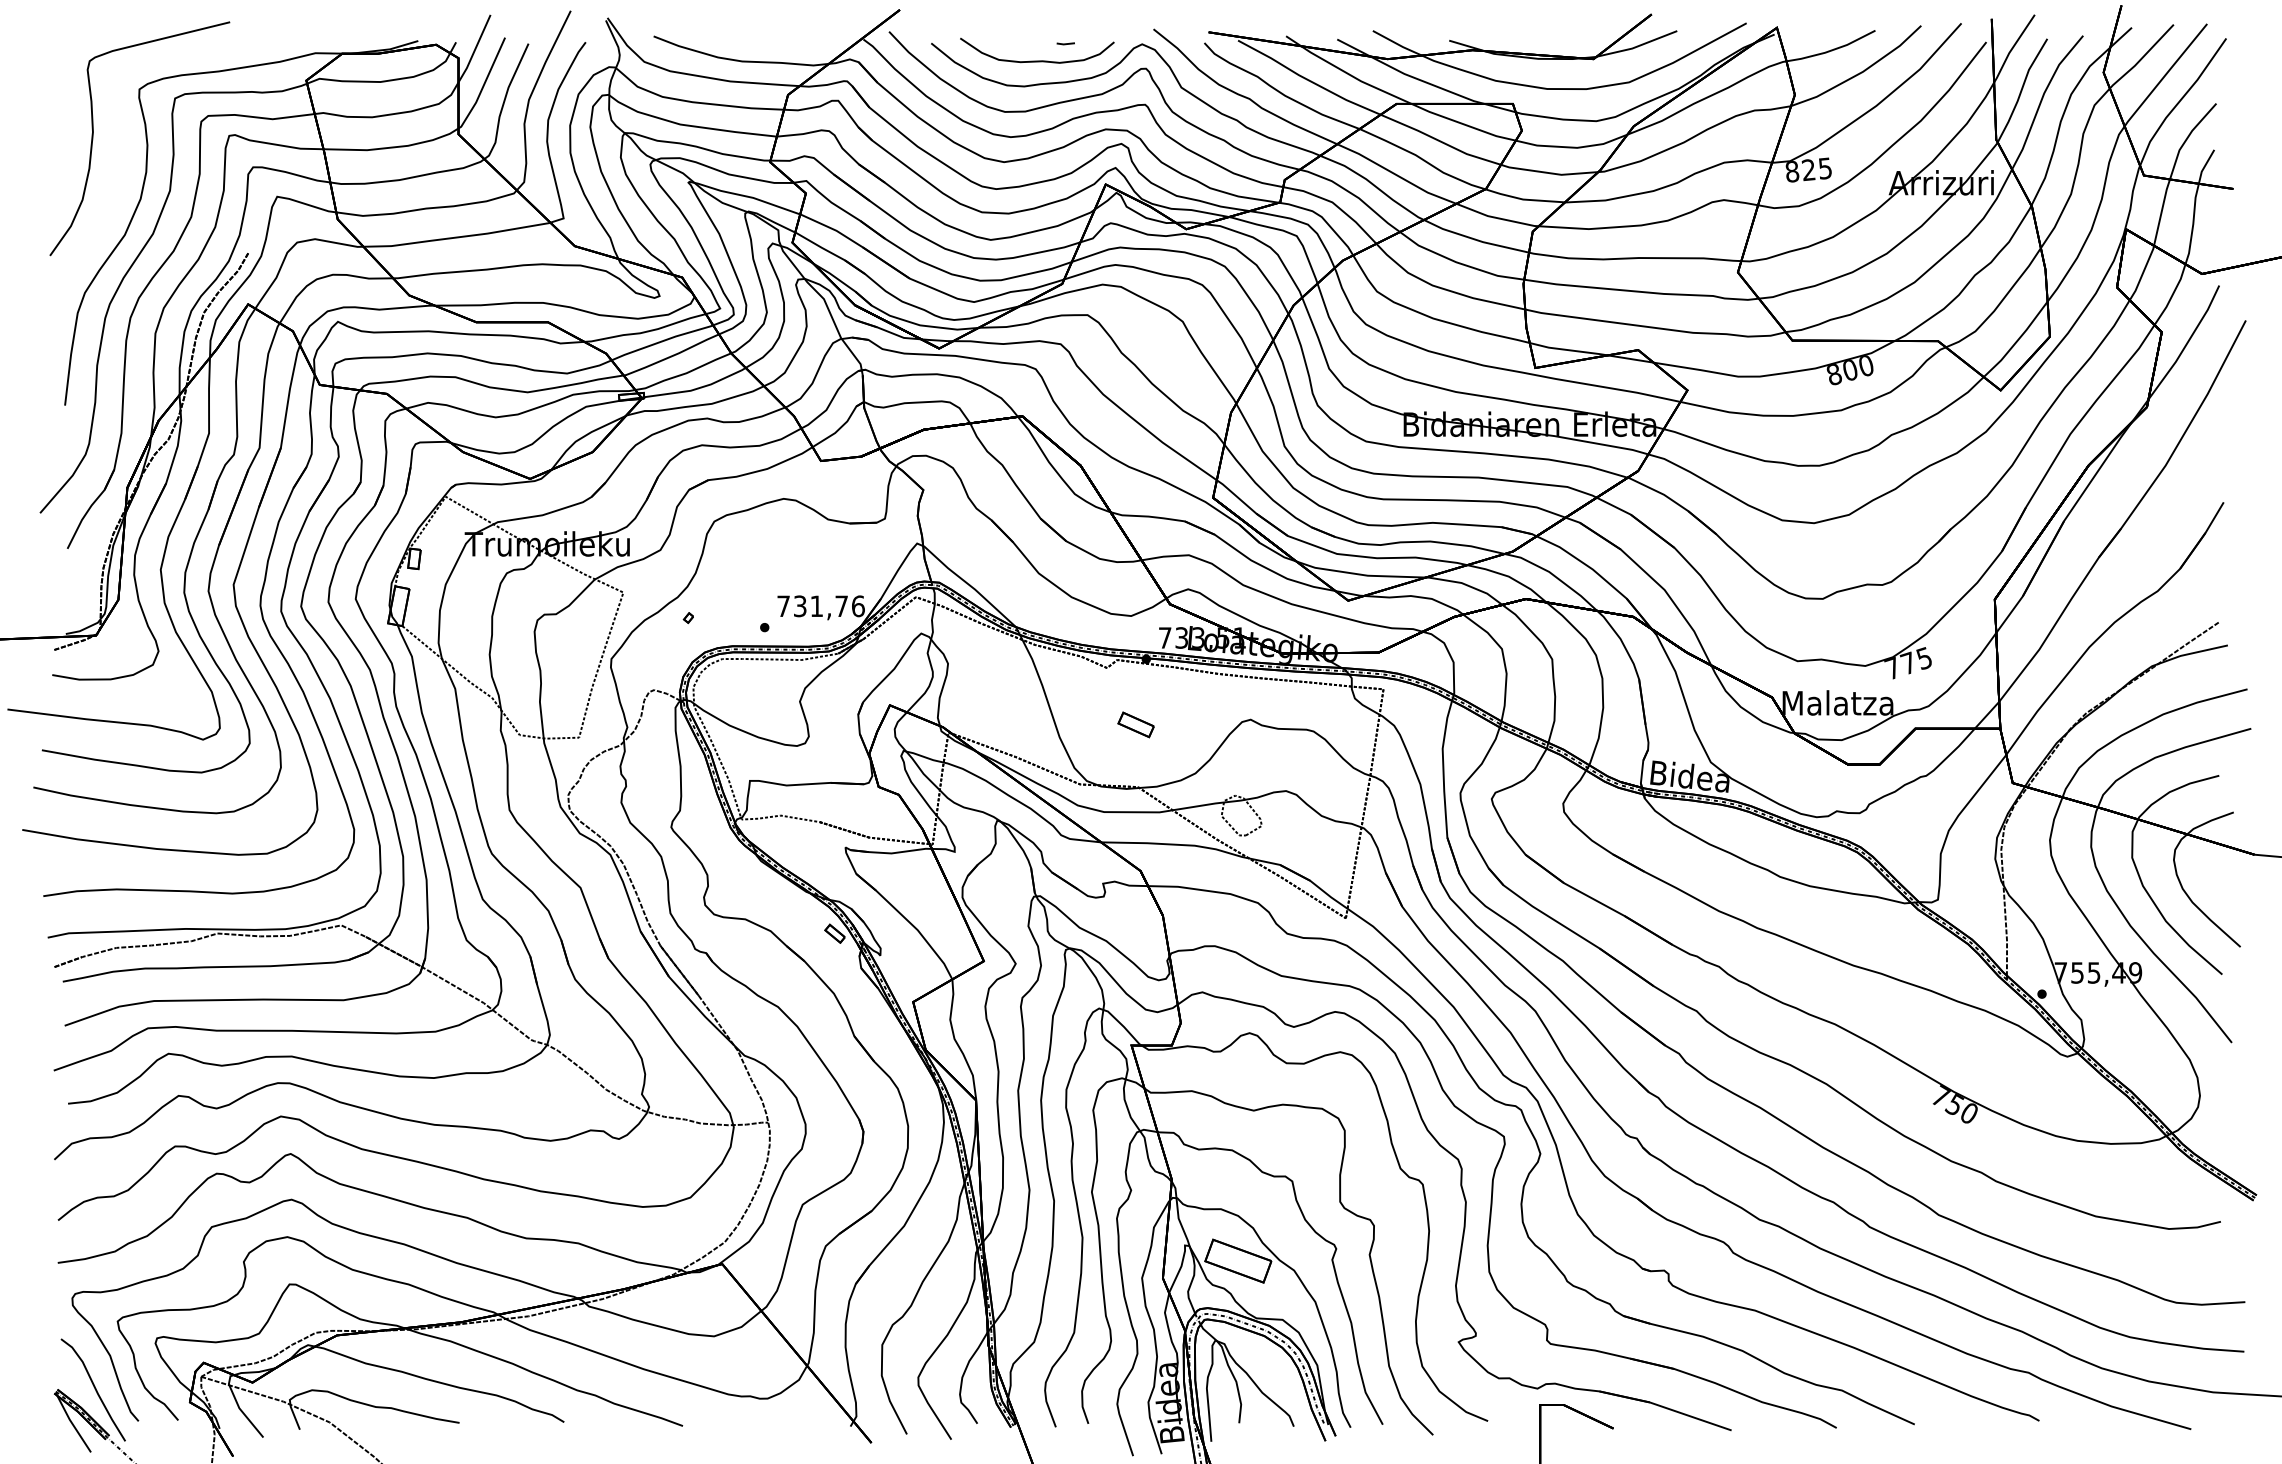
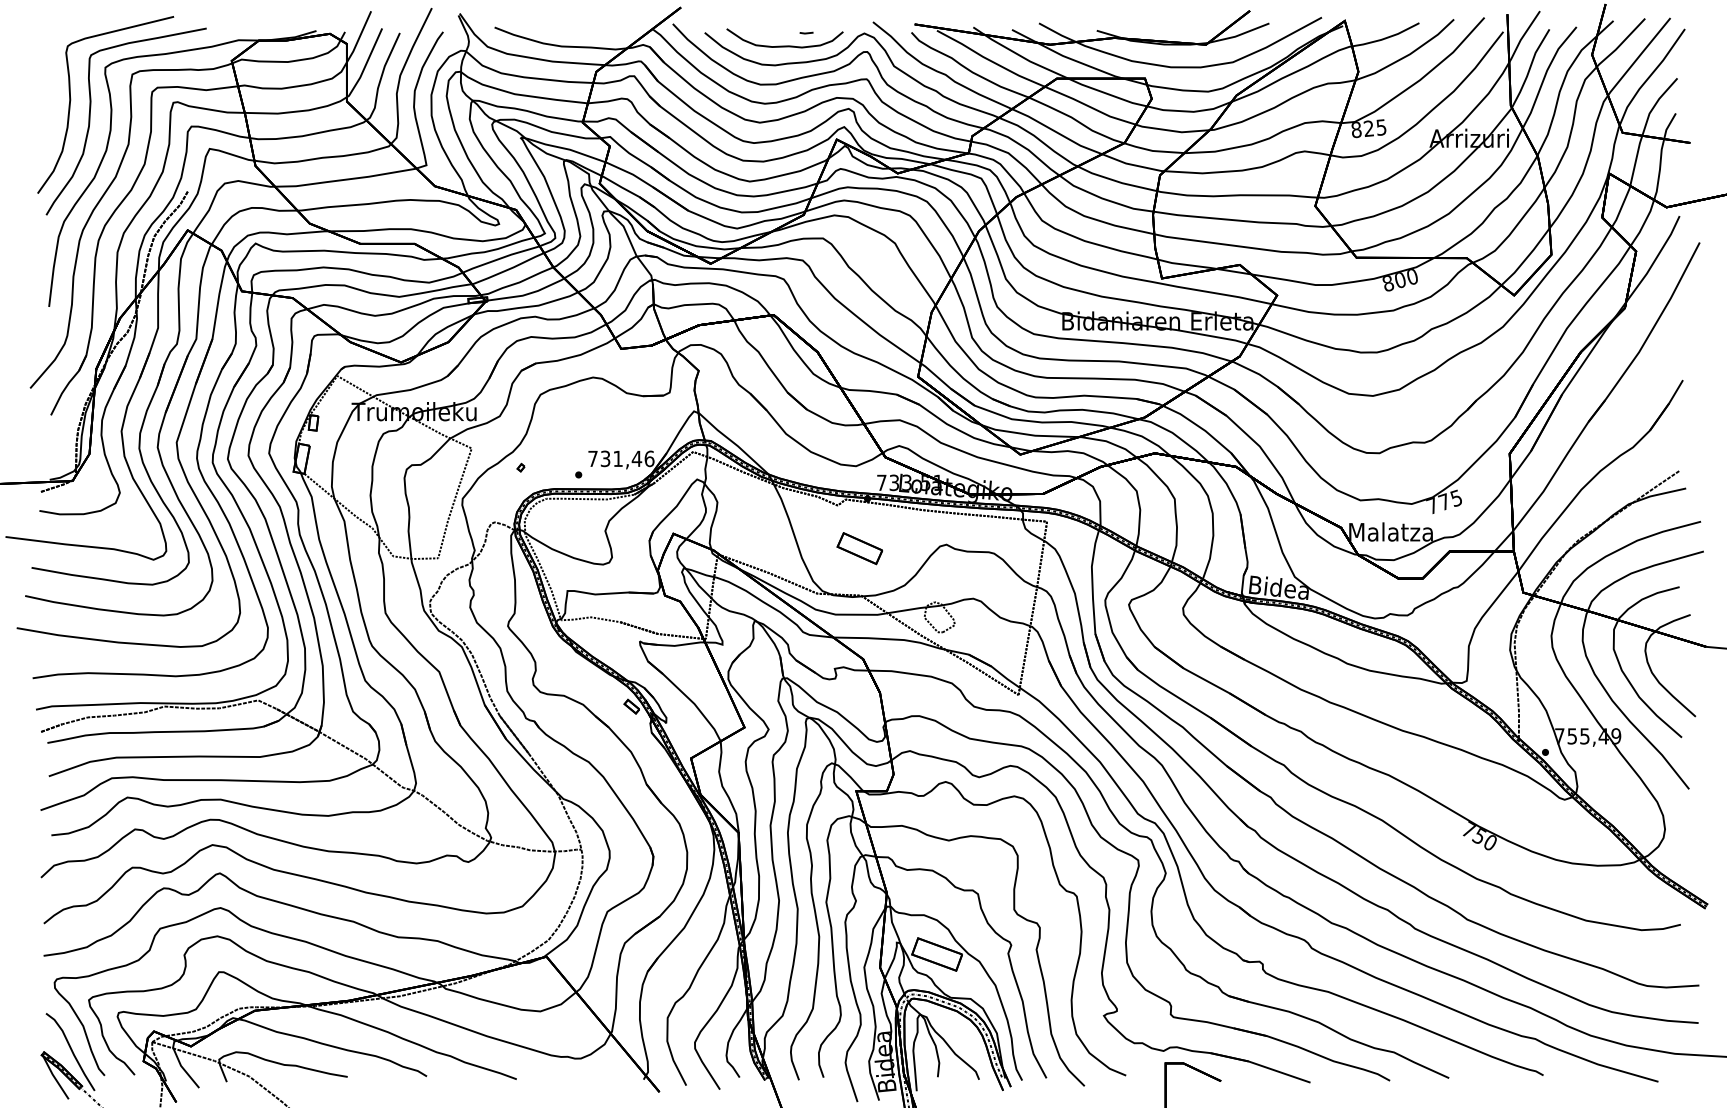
curve: (119, 160) -> (90, 121), added
text: (841, 605) -> (636, 458), 731,76 -> 731,46
part: (1135, 724) -> (859, 548), size x1.67

